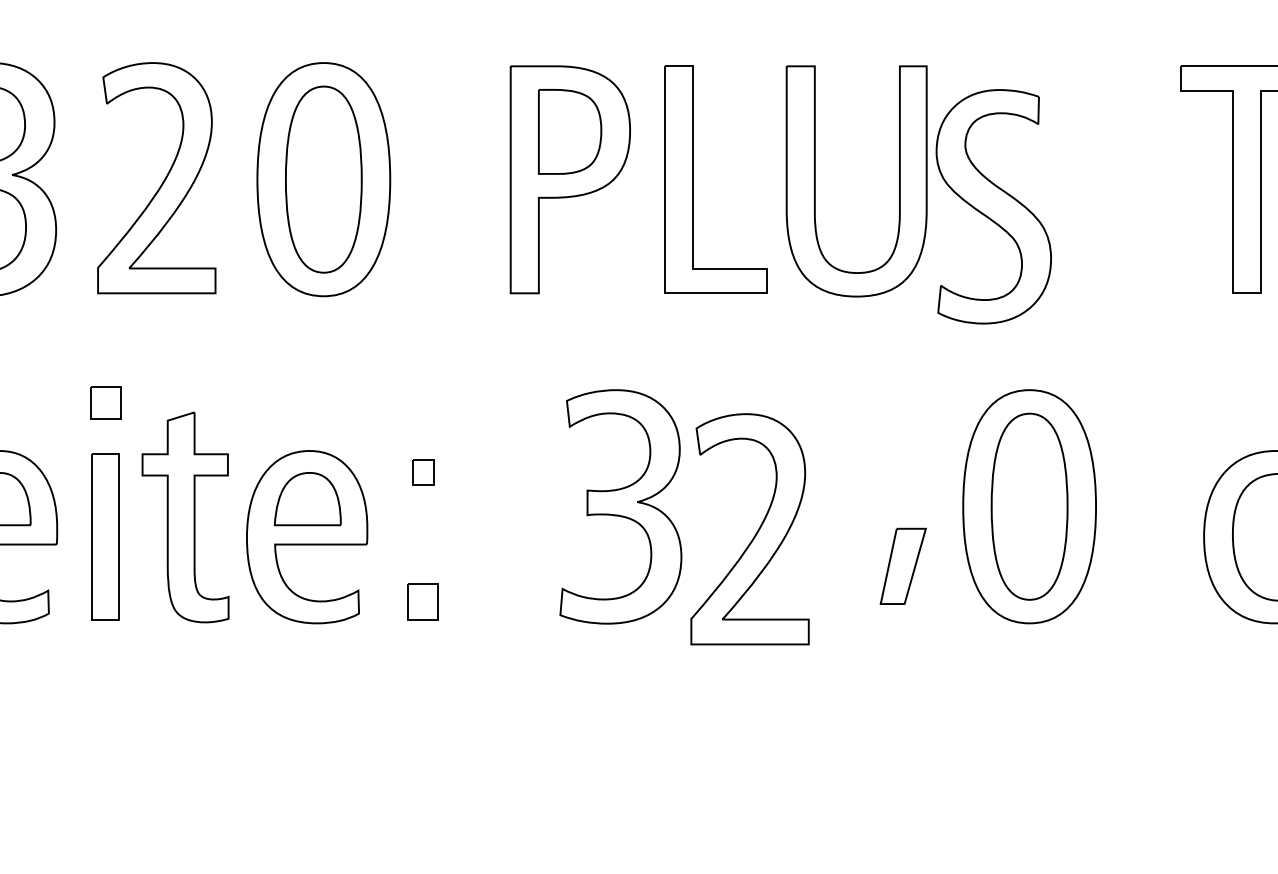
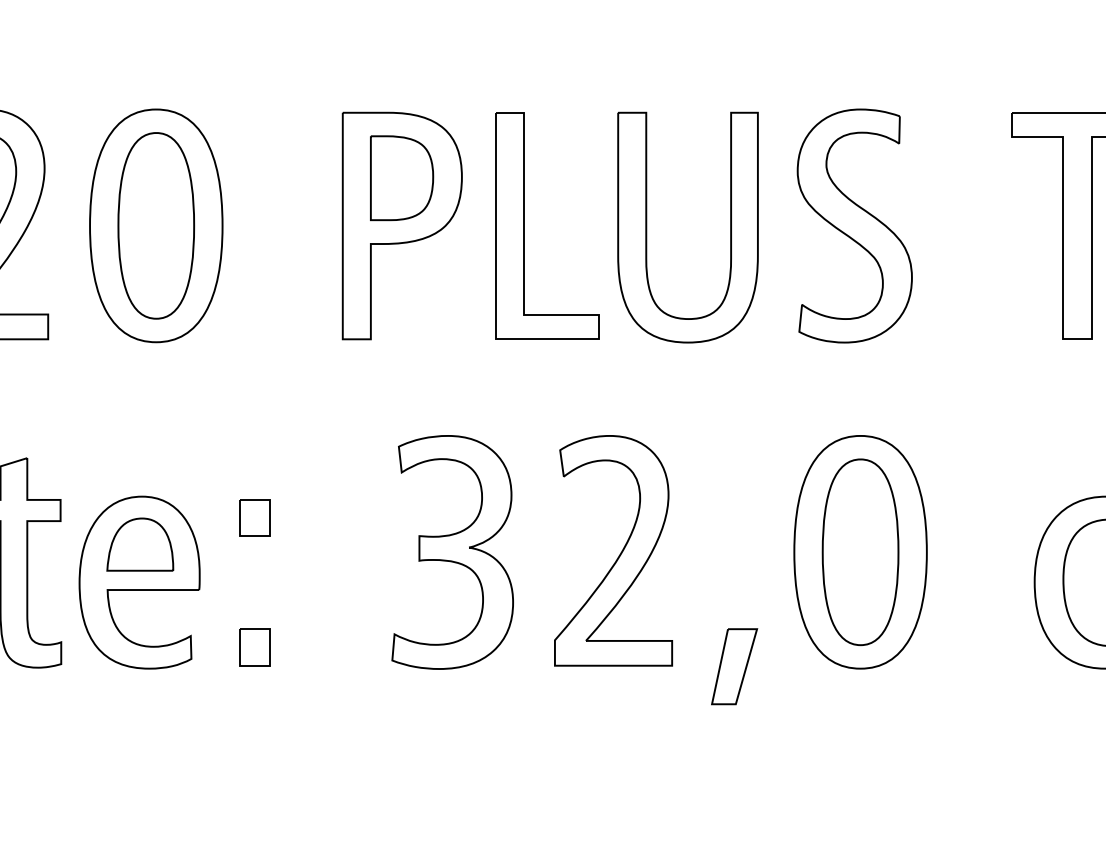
part: (993, 206) -> (854, 225), moved
part: (422, 472) -> (254, 518), size x1.43
part: (755, 533) -> (618, 555), moved
part: (902, 565) -> (733, 665), moved

